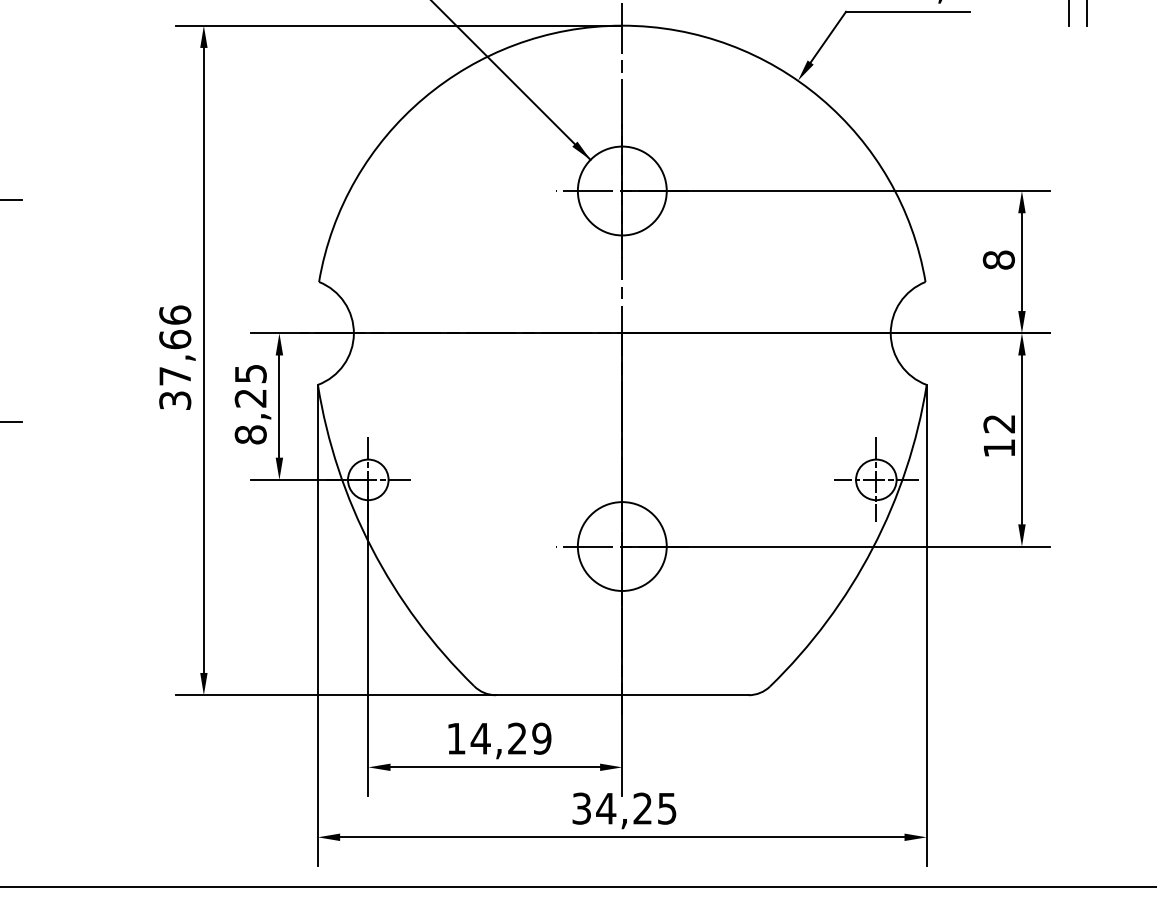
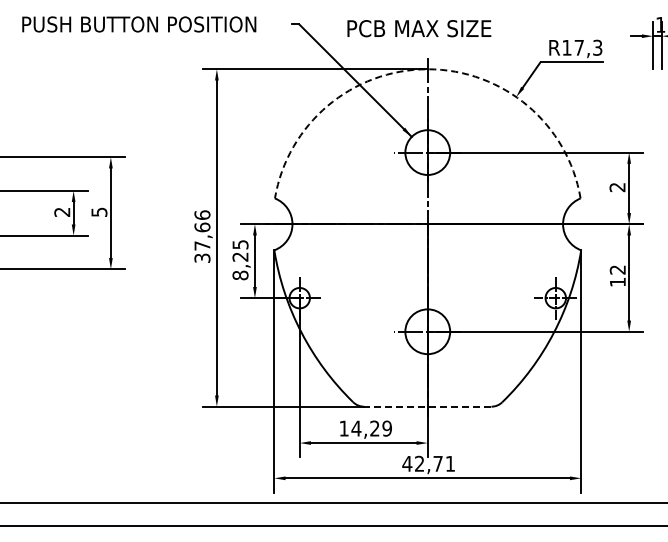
arc: (621, 26) -> (427, 69), solid -> dashed
text: (998, 260) -> (617, 187), 8 -> 2
line: (621, 694) -> (427, 406), solid -> dashed
text: (623, 807) -> (428, 463), 34,25 -> 42,71

